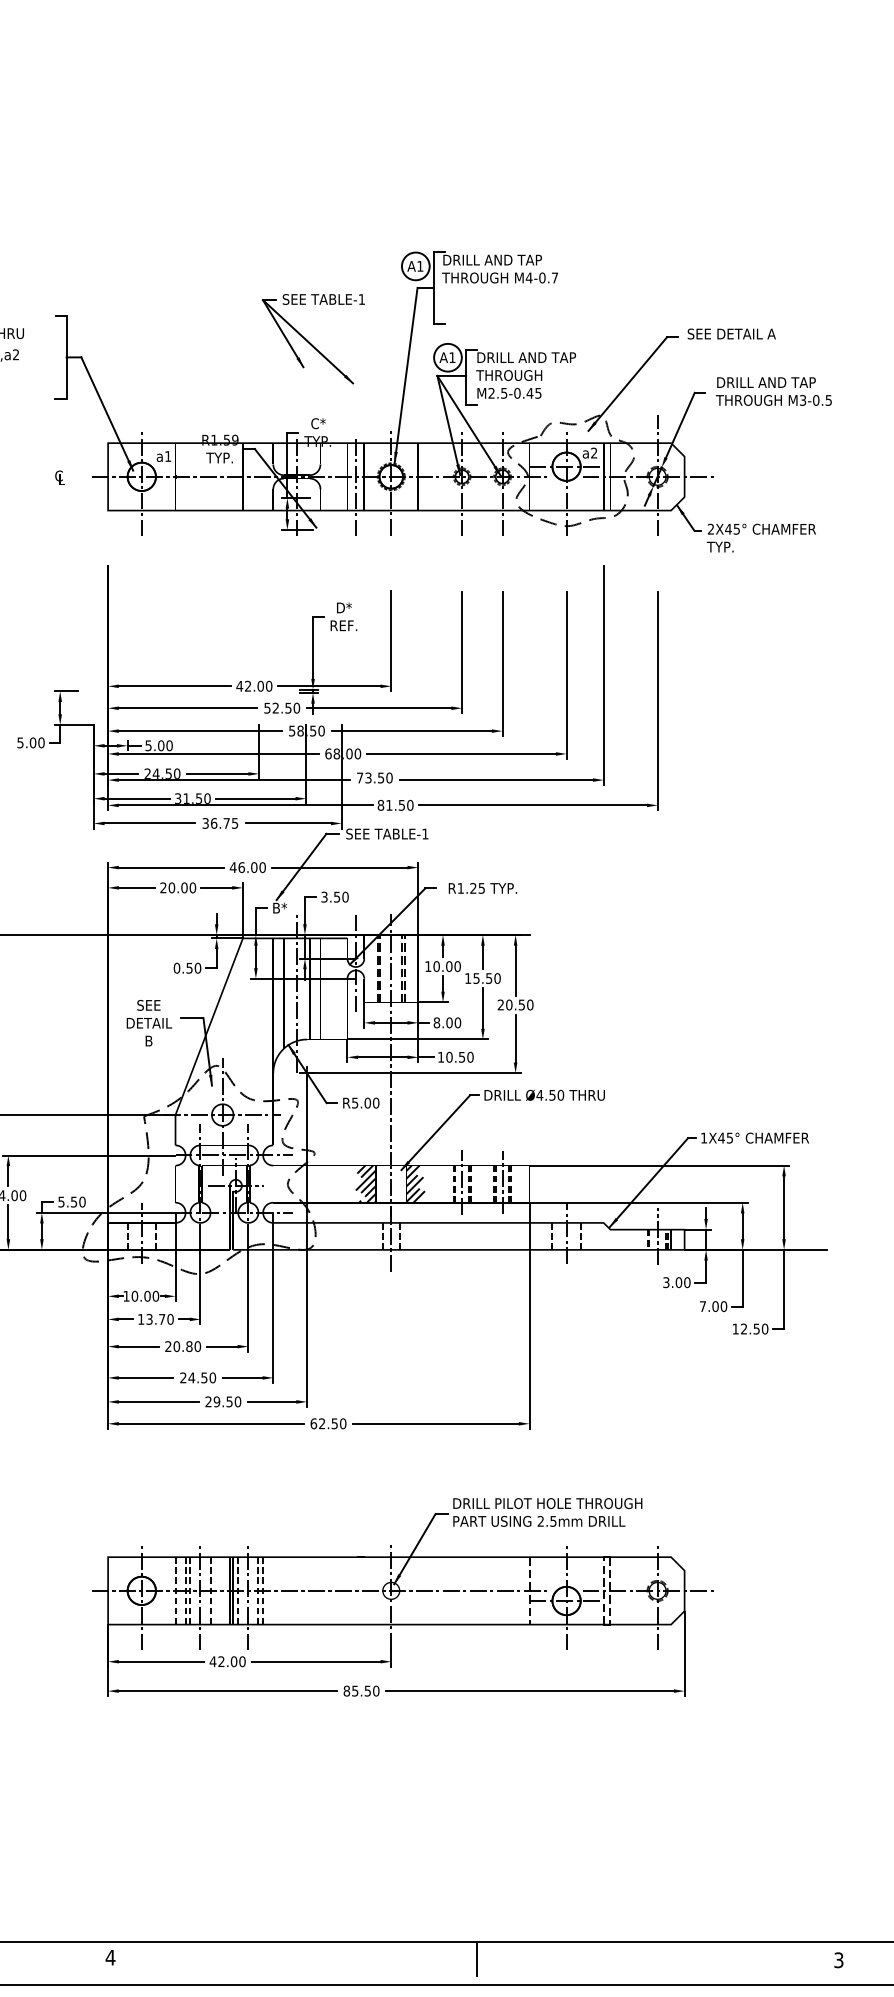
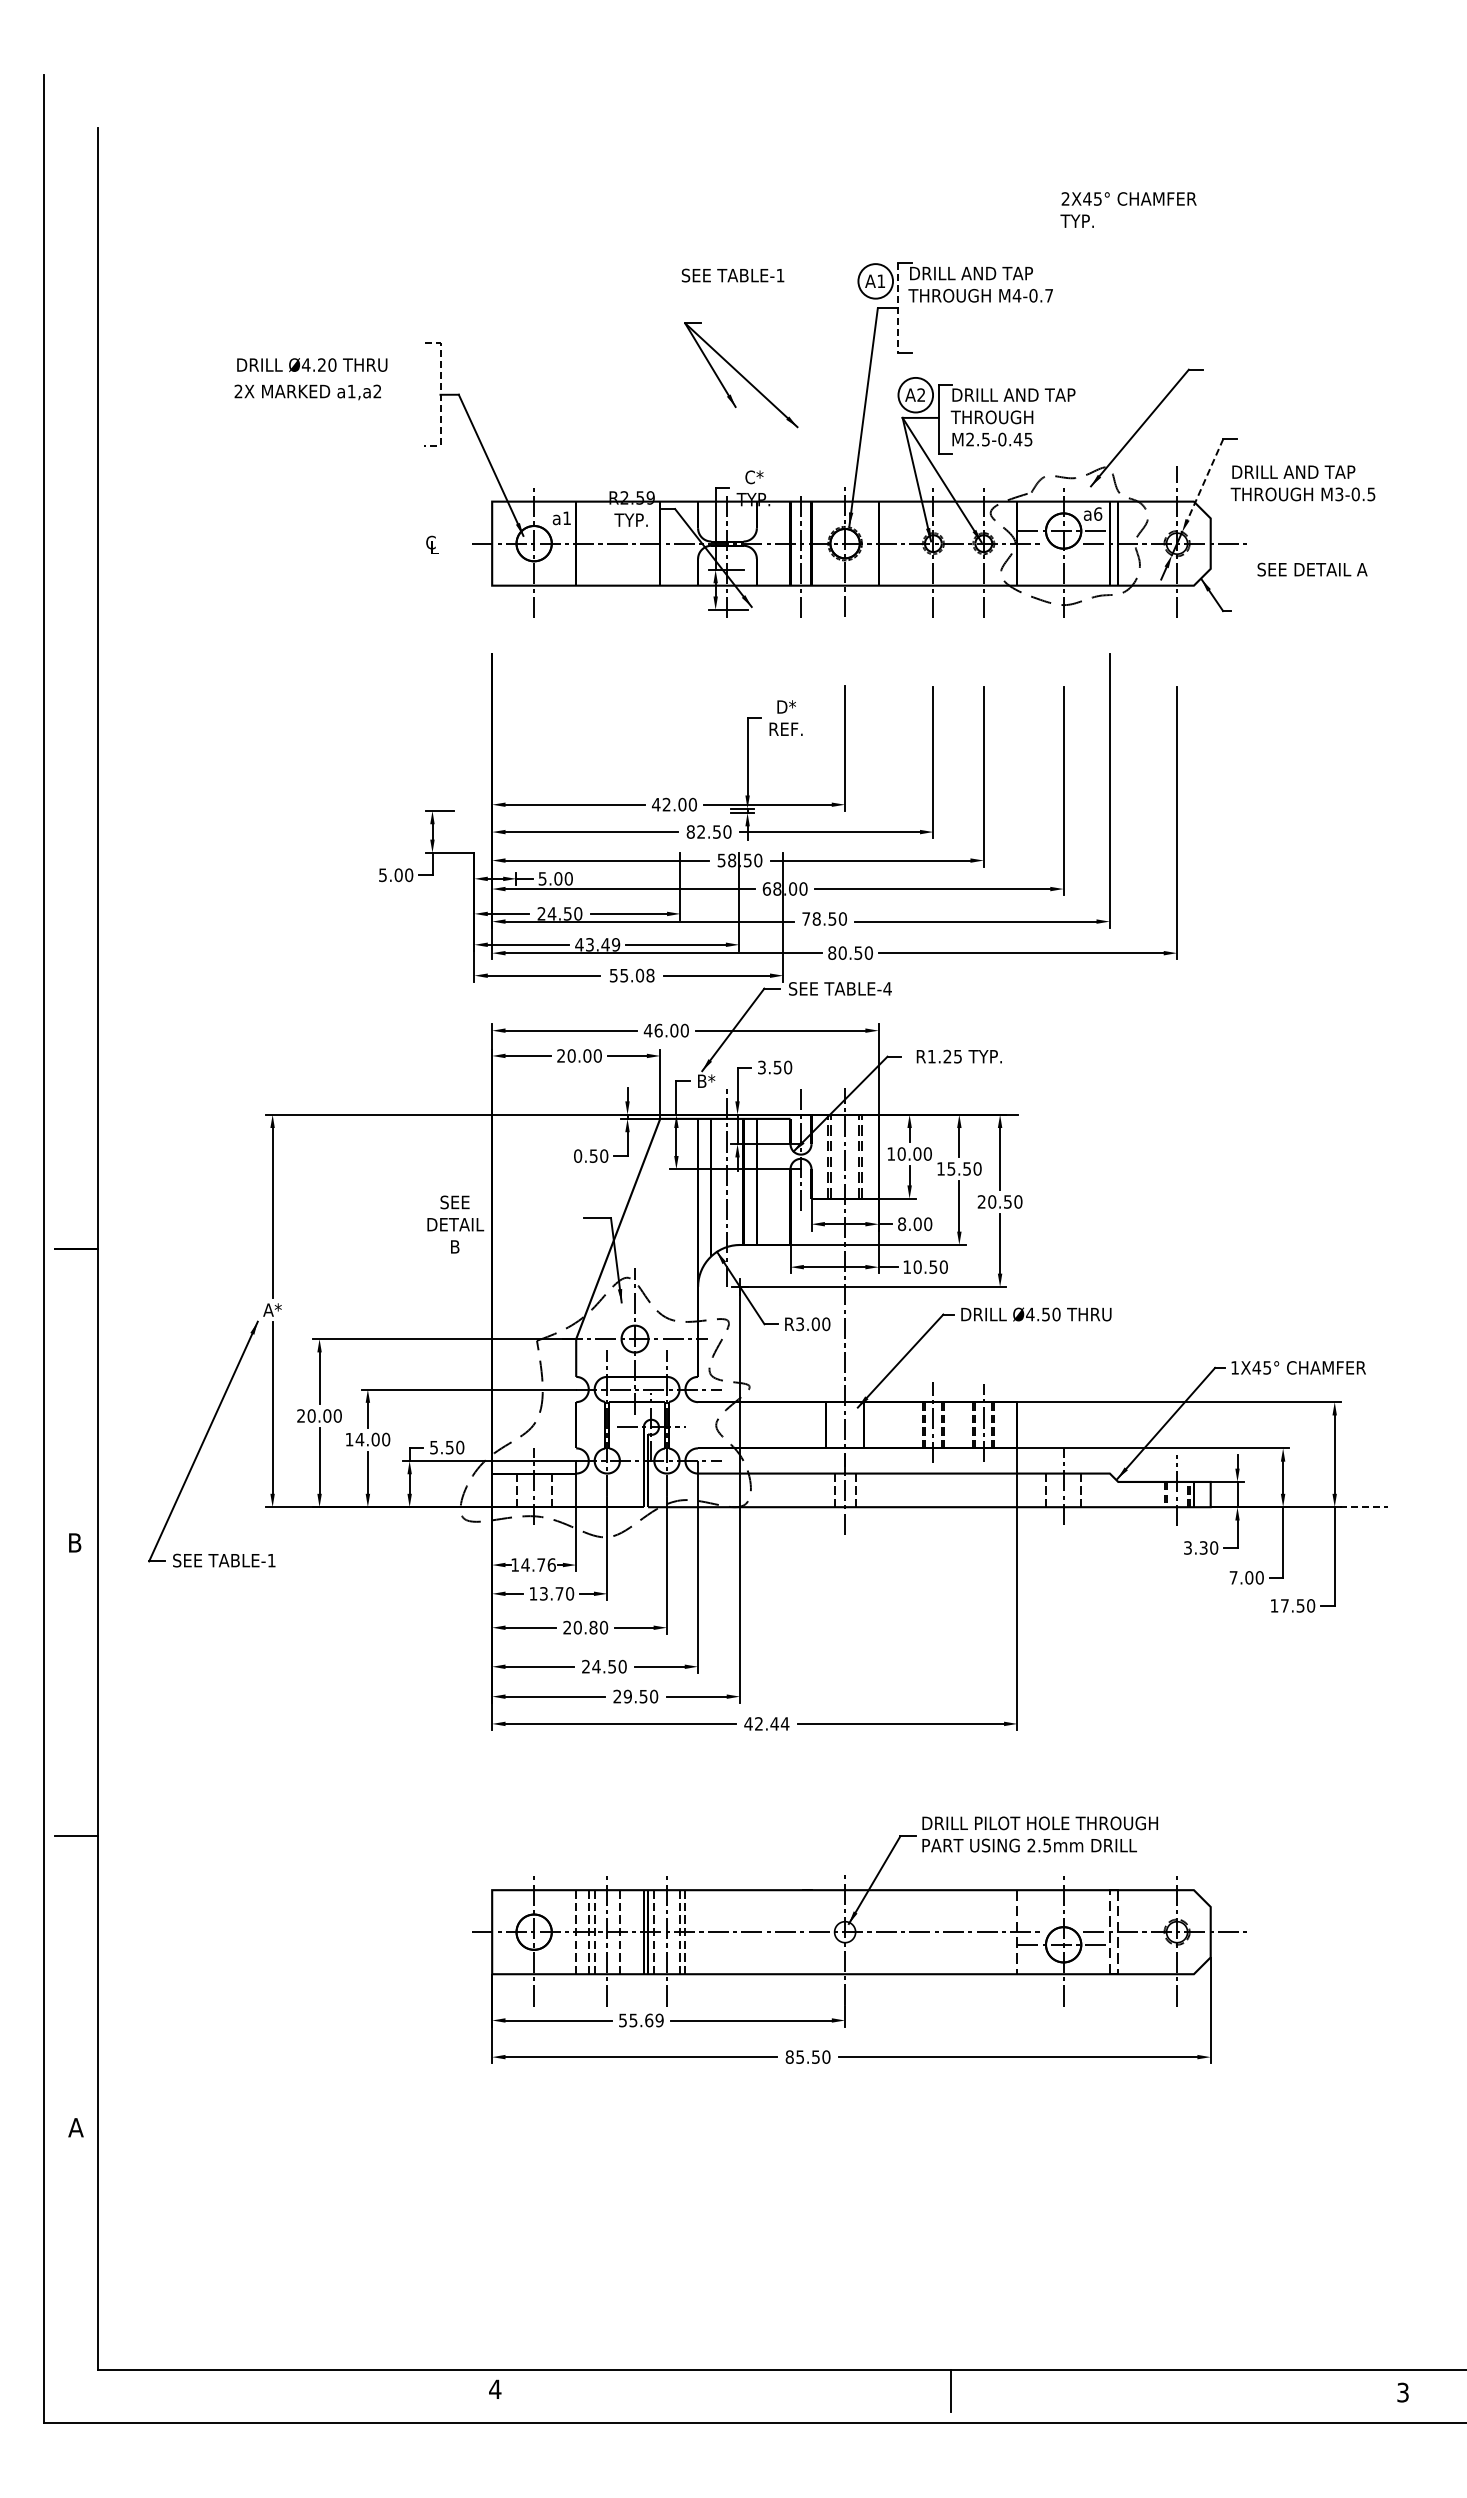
line: (434, 288) -> (898, 308), solid -> dashed
text: (323, 299) -> (732, 275), moved
text: (731, 333) -> (1312, 569), moved
line: (66, 357) -> (440, 395), solid -> dashed
text: (452, 357) -> (921, 394), A1 -> A2
text: (773, 391) -> (1302, 483), moved
line: (680, 425) -> (1205, 479), solid -> dashed
text: (214, 439) -> (624, 497), R1.59 -> R2.59
text: (594, 452) -> (1098, 513), a2 -> a6
text: (761, 537) -> (1128, 209), moved
text: (267, 707) -> (690, 831), 52.50 -> 82.50
text: (368, 777) -> (816, 918), 73.50 -> 78.50
text: (192, 798) -> (597, 944), 31.50 -> 43.49
text: (389, 804) -> (842, 952), 81.50 -> 80.50
text: (220, 823) -> (632, 975), 36.75 -> 55.08
text: (425, 833) -> (887, 988), TABLE-1 -> TABLE-4
text: (149, 1023) -> (455, 1224), moved
text: (354, 1102) -> (799, 1323), R5.00 -> R3.00
hatch: (365, 1184) -> (813, 1425), removed
hatch: (415, 1184) -> (875, 1425), removed
line: (807, 1250) -> (1364, 1507), solid -> dashed
text: (678, 1282) -> (1203, 1547), 3.00 -> 3.30
text: (145, 1295) -> (538, 1564), 10.00 -> 14.76
text: (743, 1328) -> (1284, 1605), 12.50 -> 17.50
text: (328, 1423) -> (766, 1723), 62.50 -> 42.44
text: (227, 1661) -> (640, 2020), 42.00 -> 55.69

